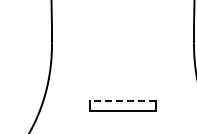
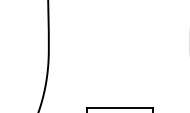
line: (123, 101) -> (120, 107), dashed -> solid

